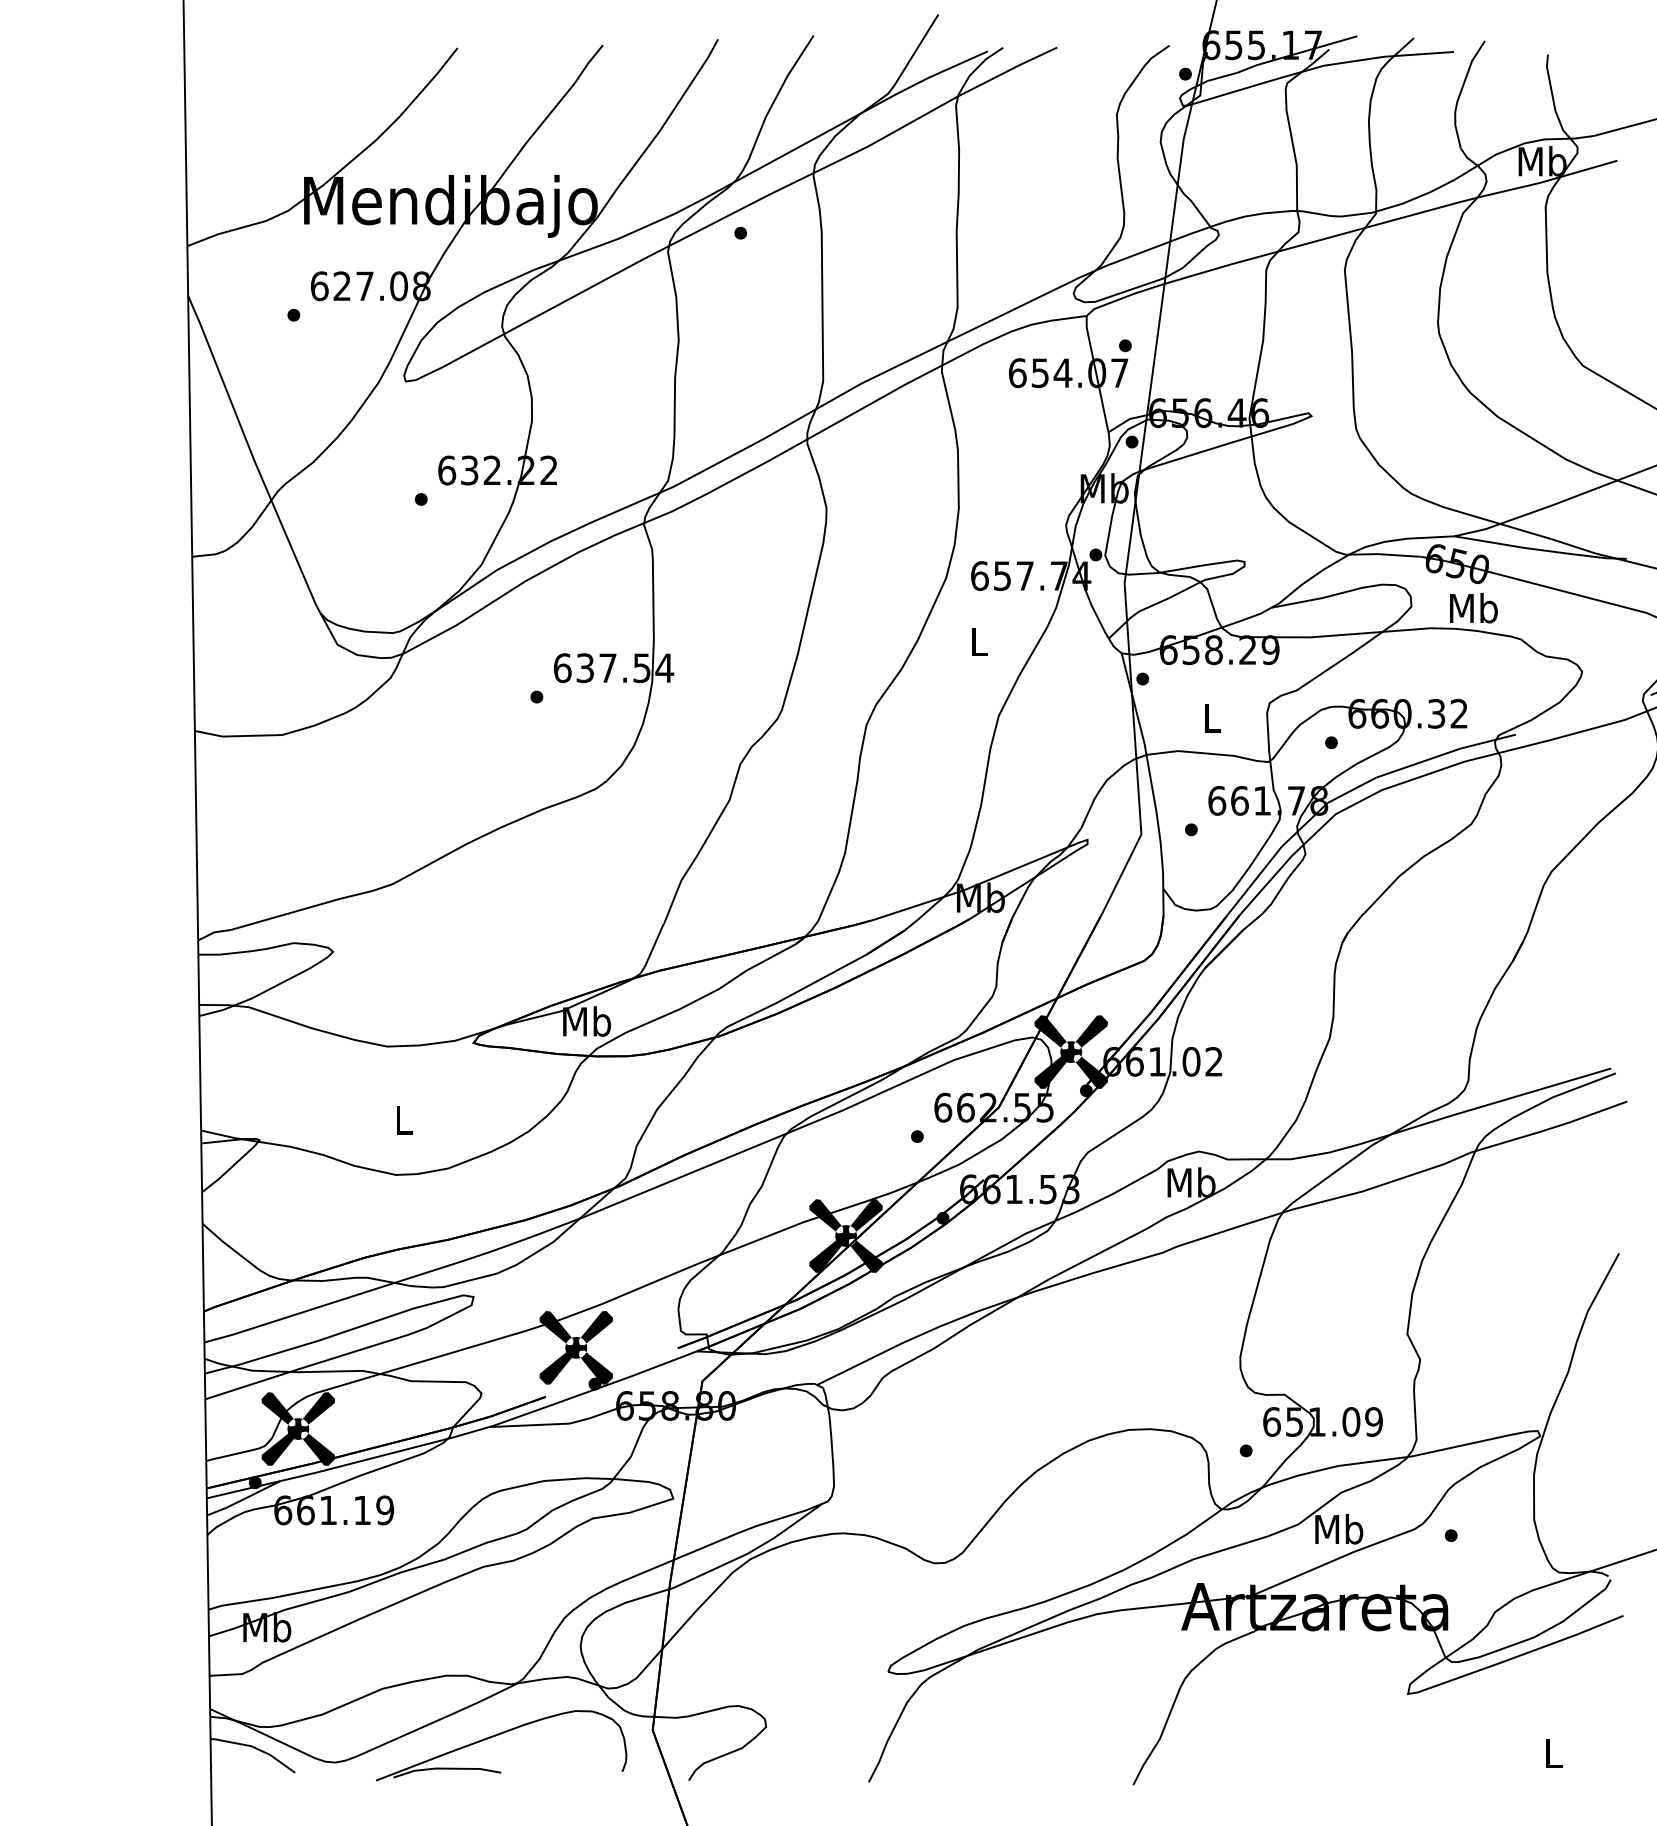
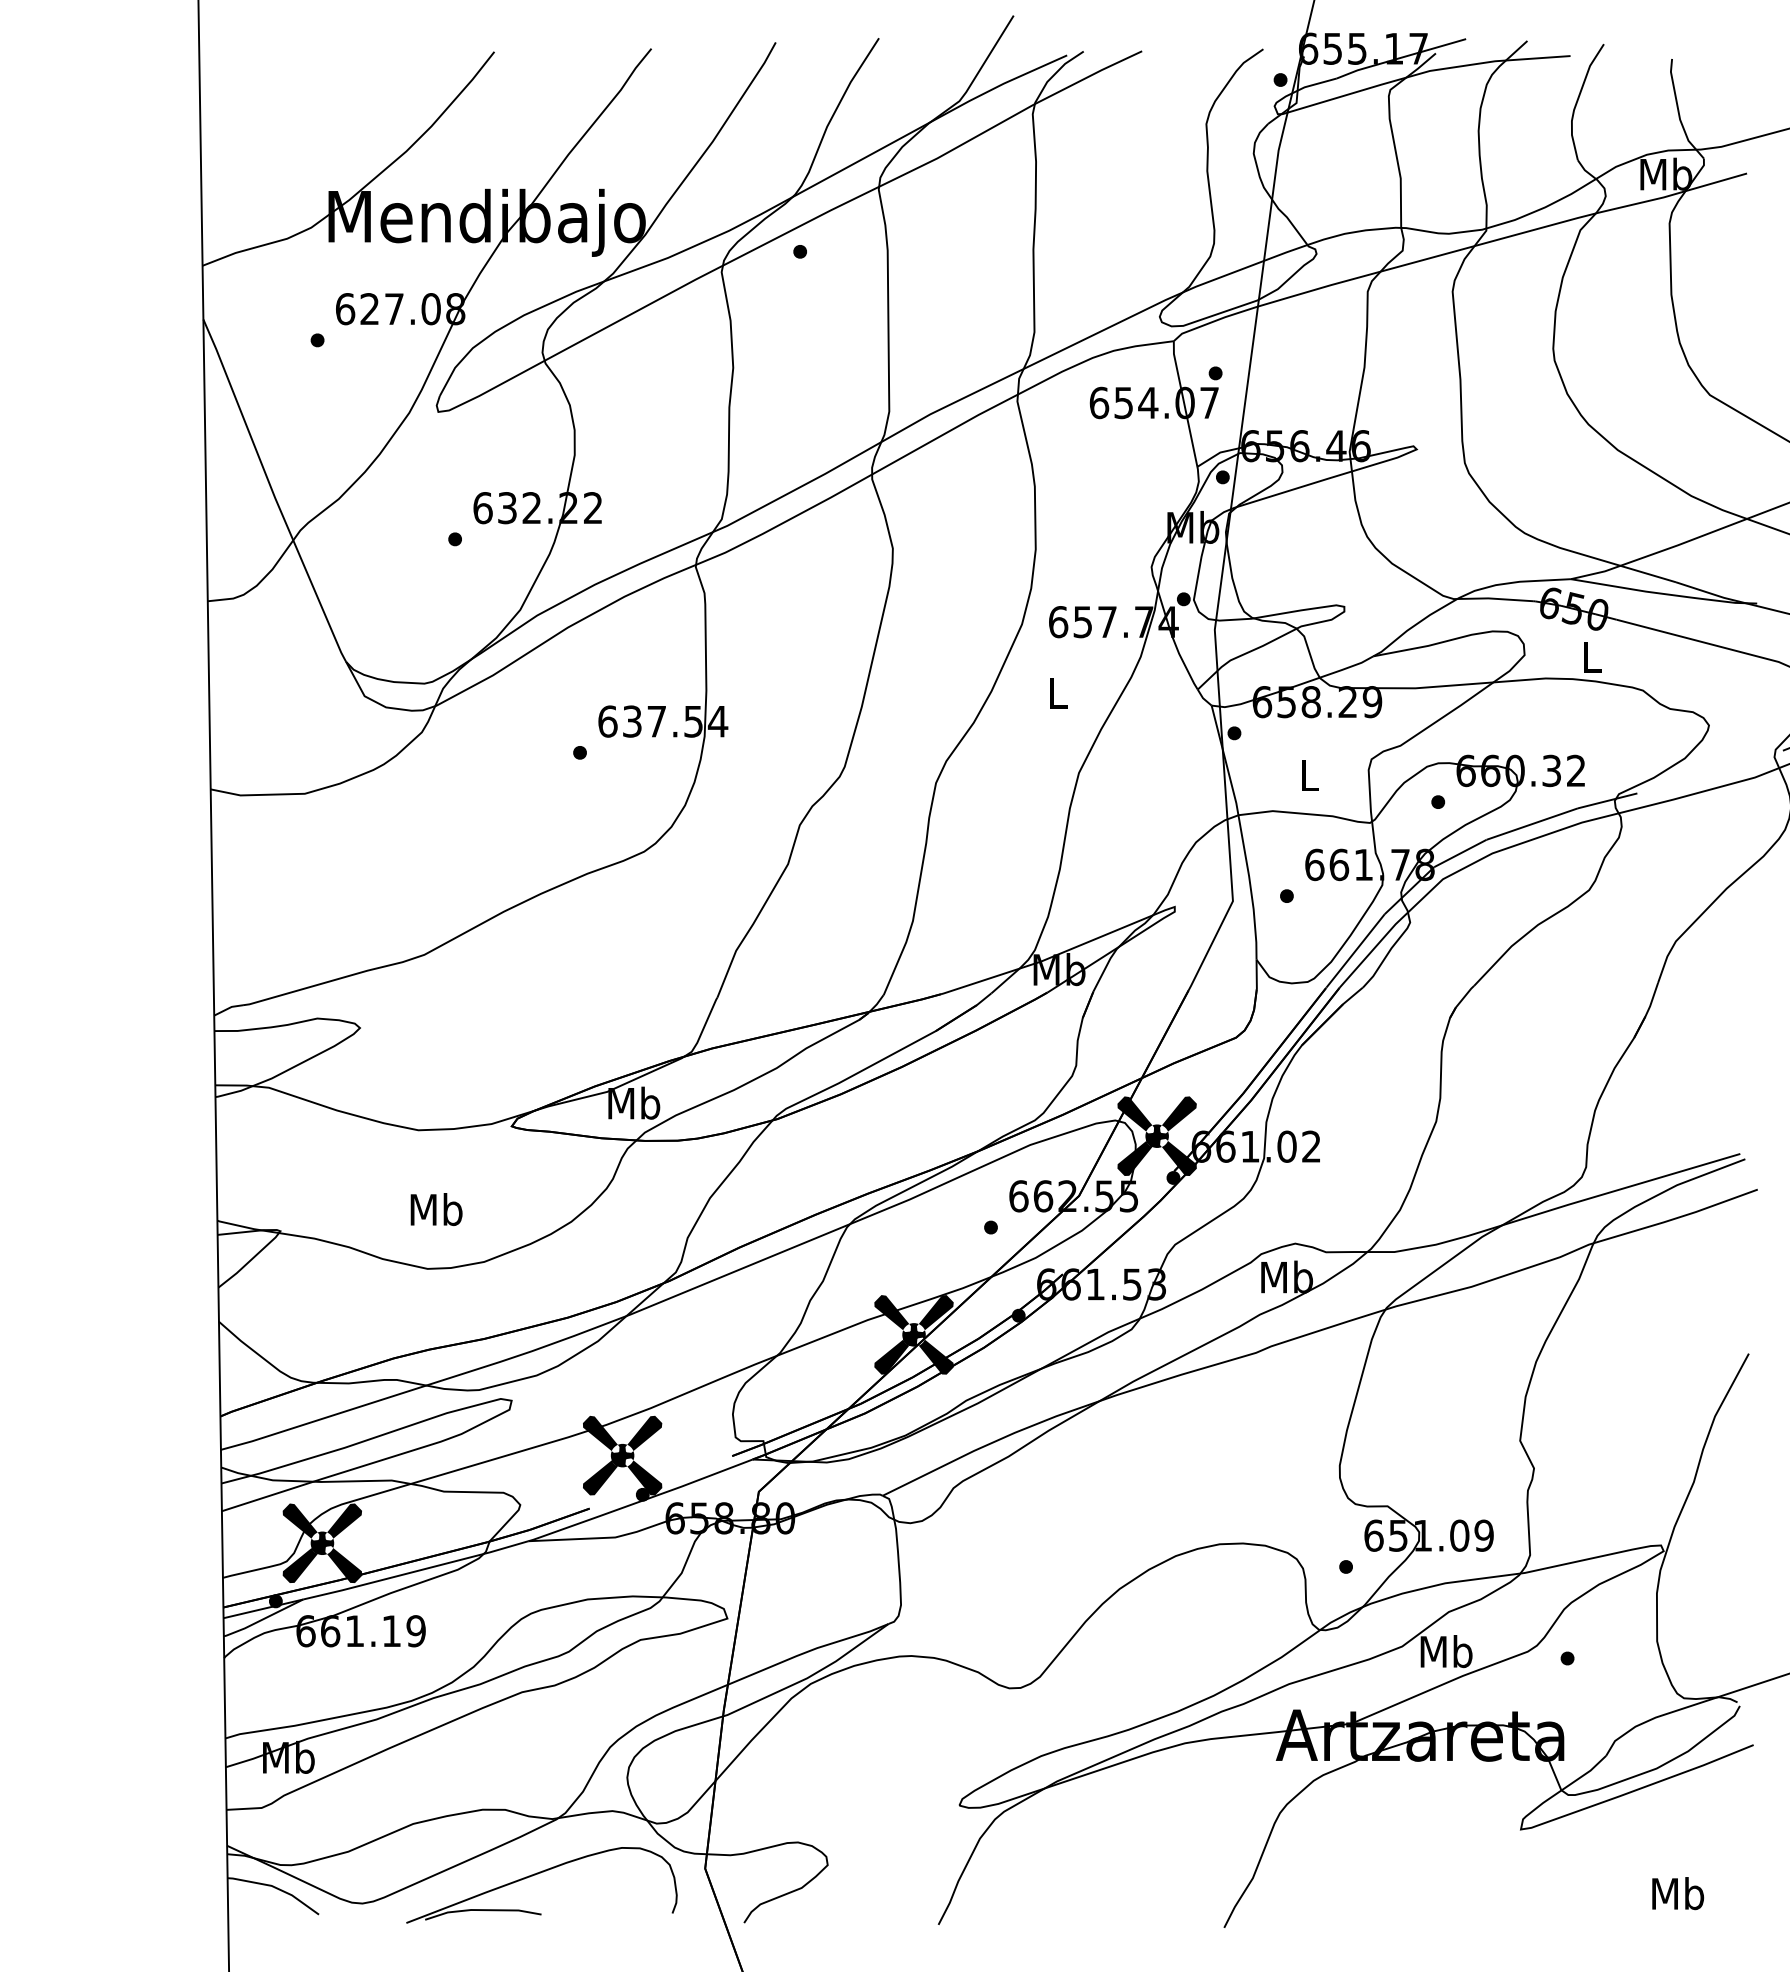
text: (1473, 607) -> (1591, 656), Mb -> L
text: (403, 1119) -> (436, 1209), L -> Mb
text: (1553, 1753) -> (1678, 1893), L -> Mb

